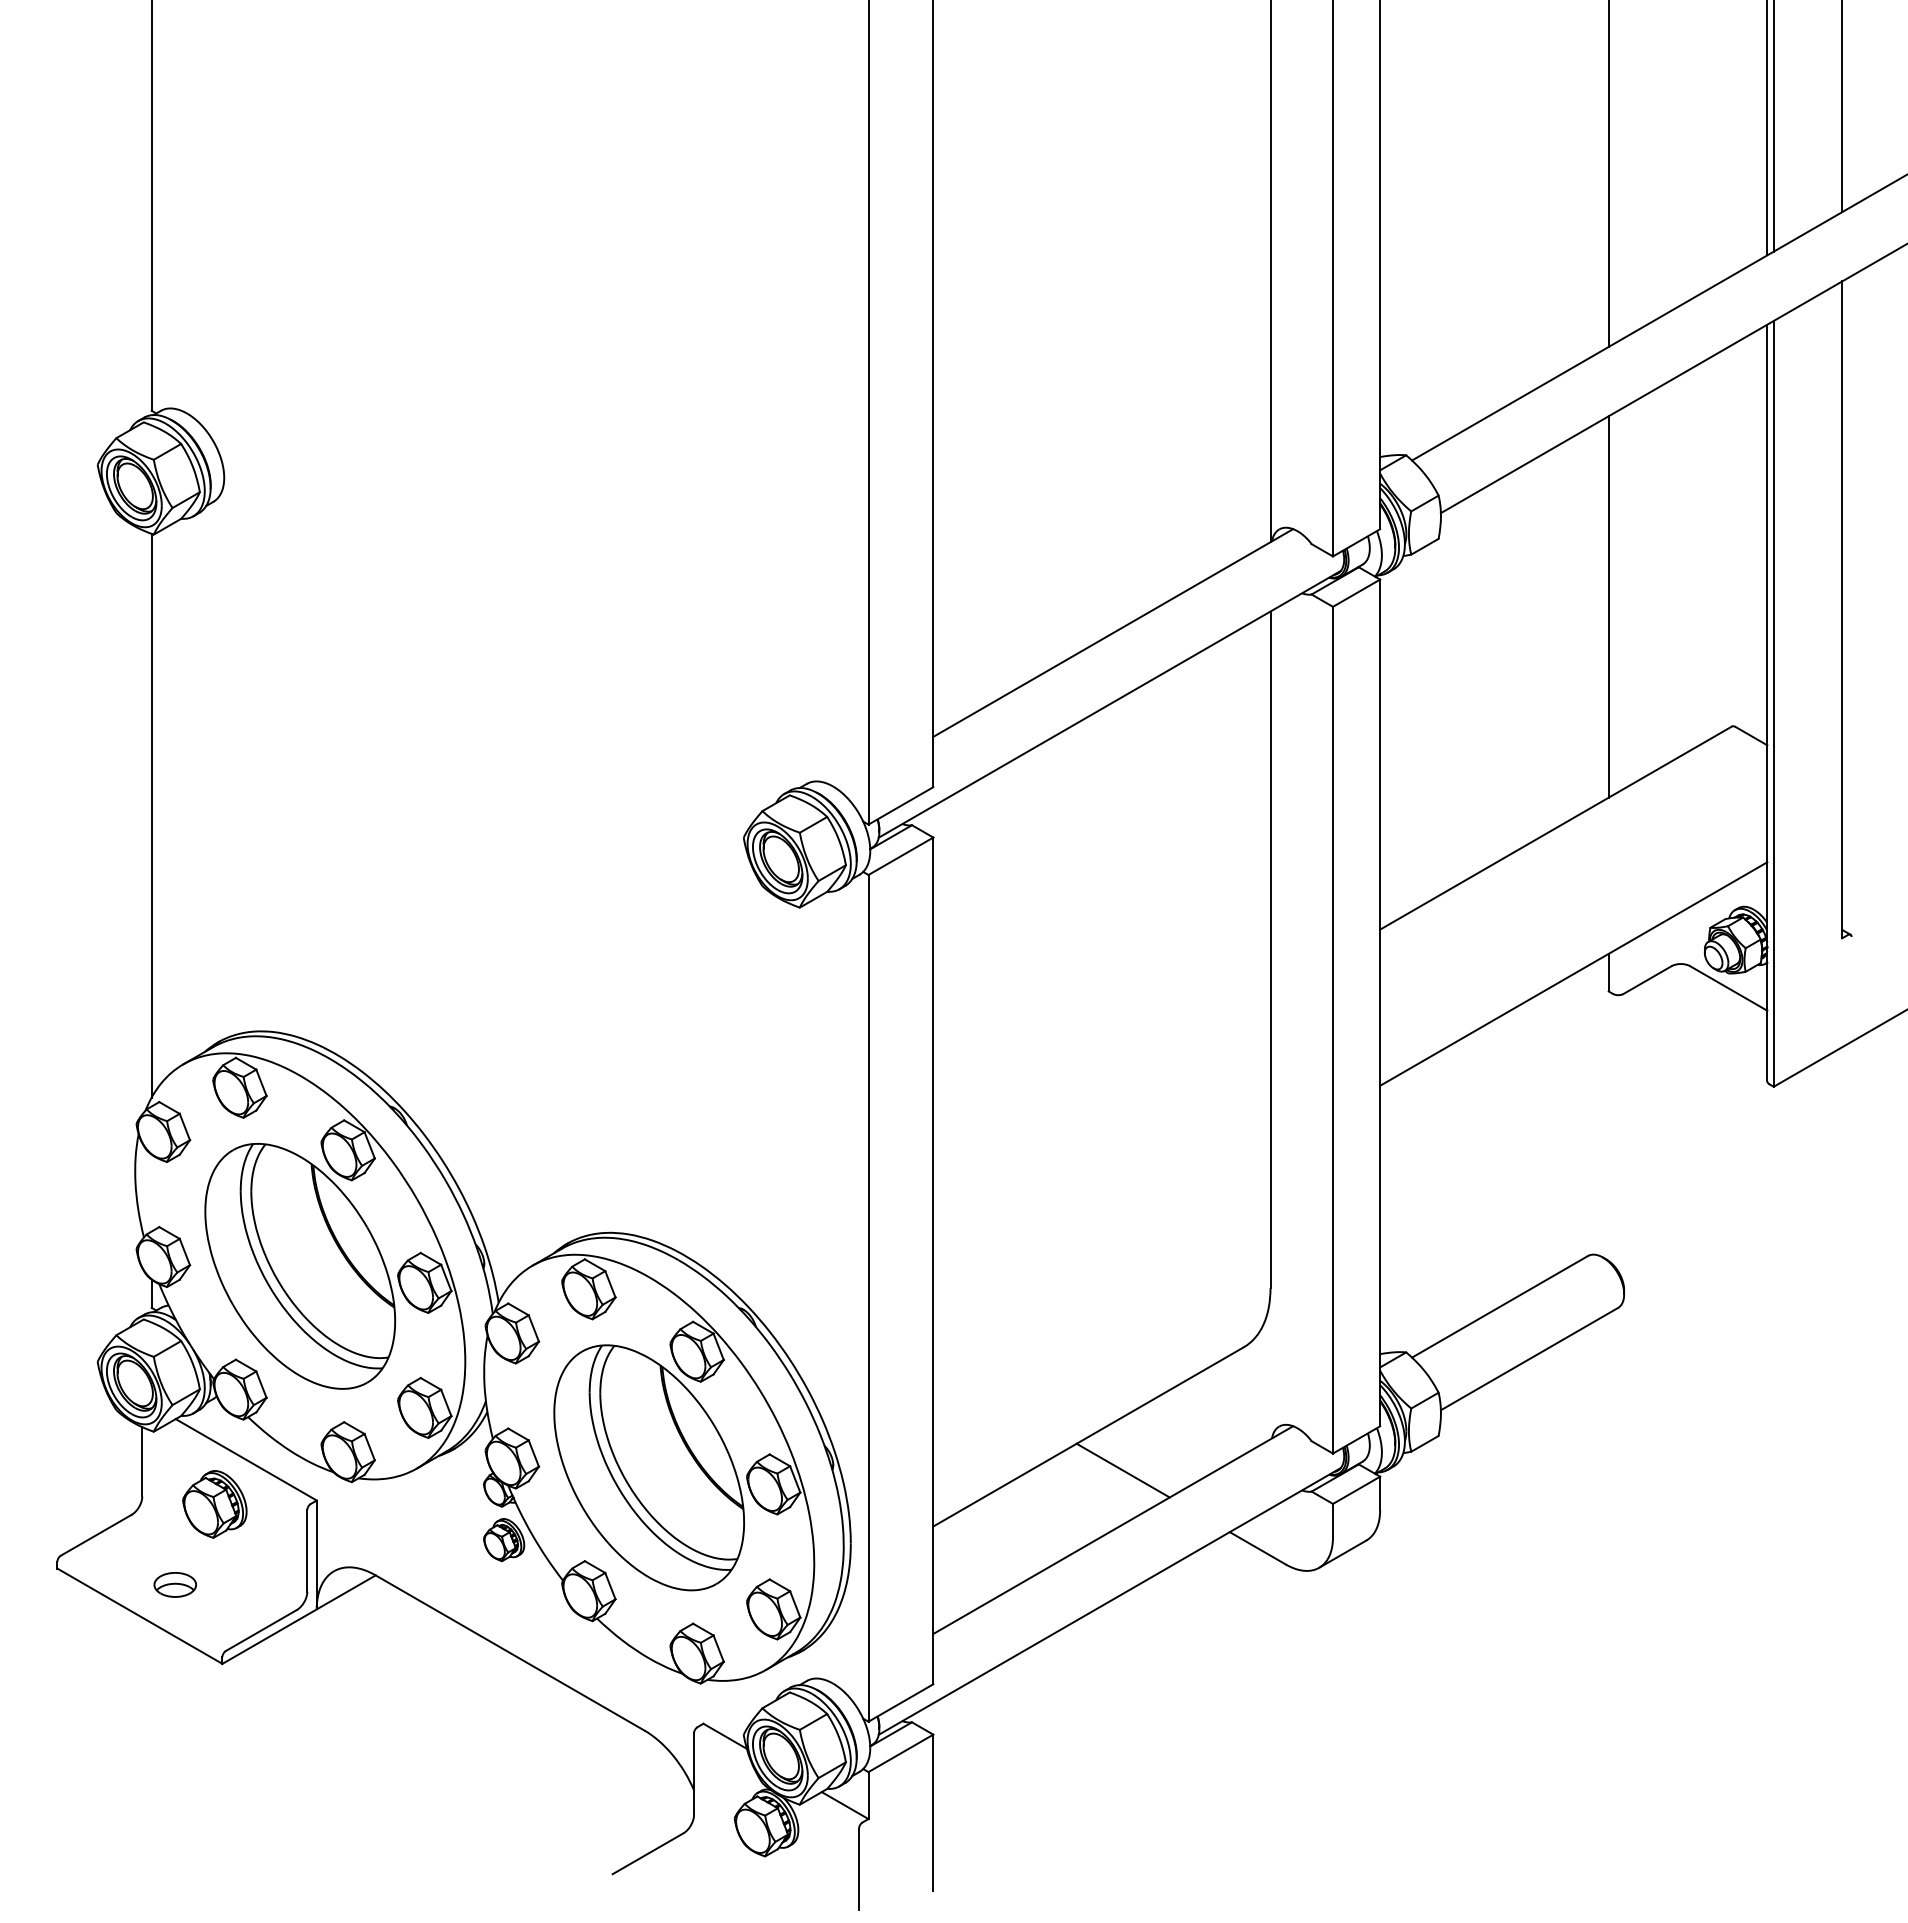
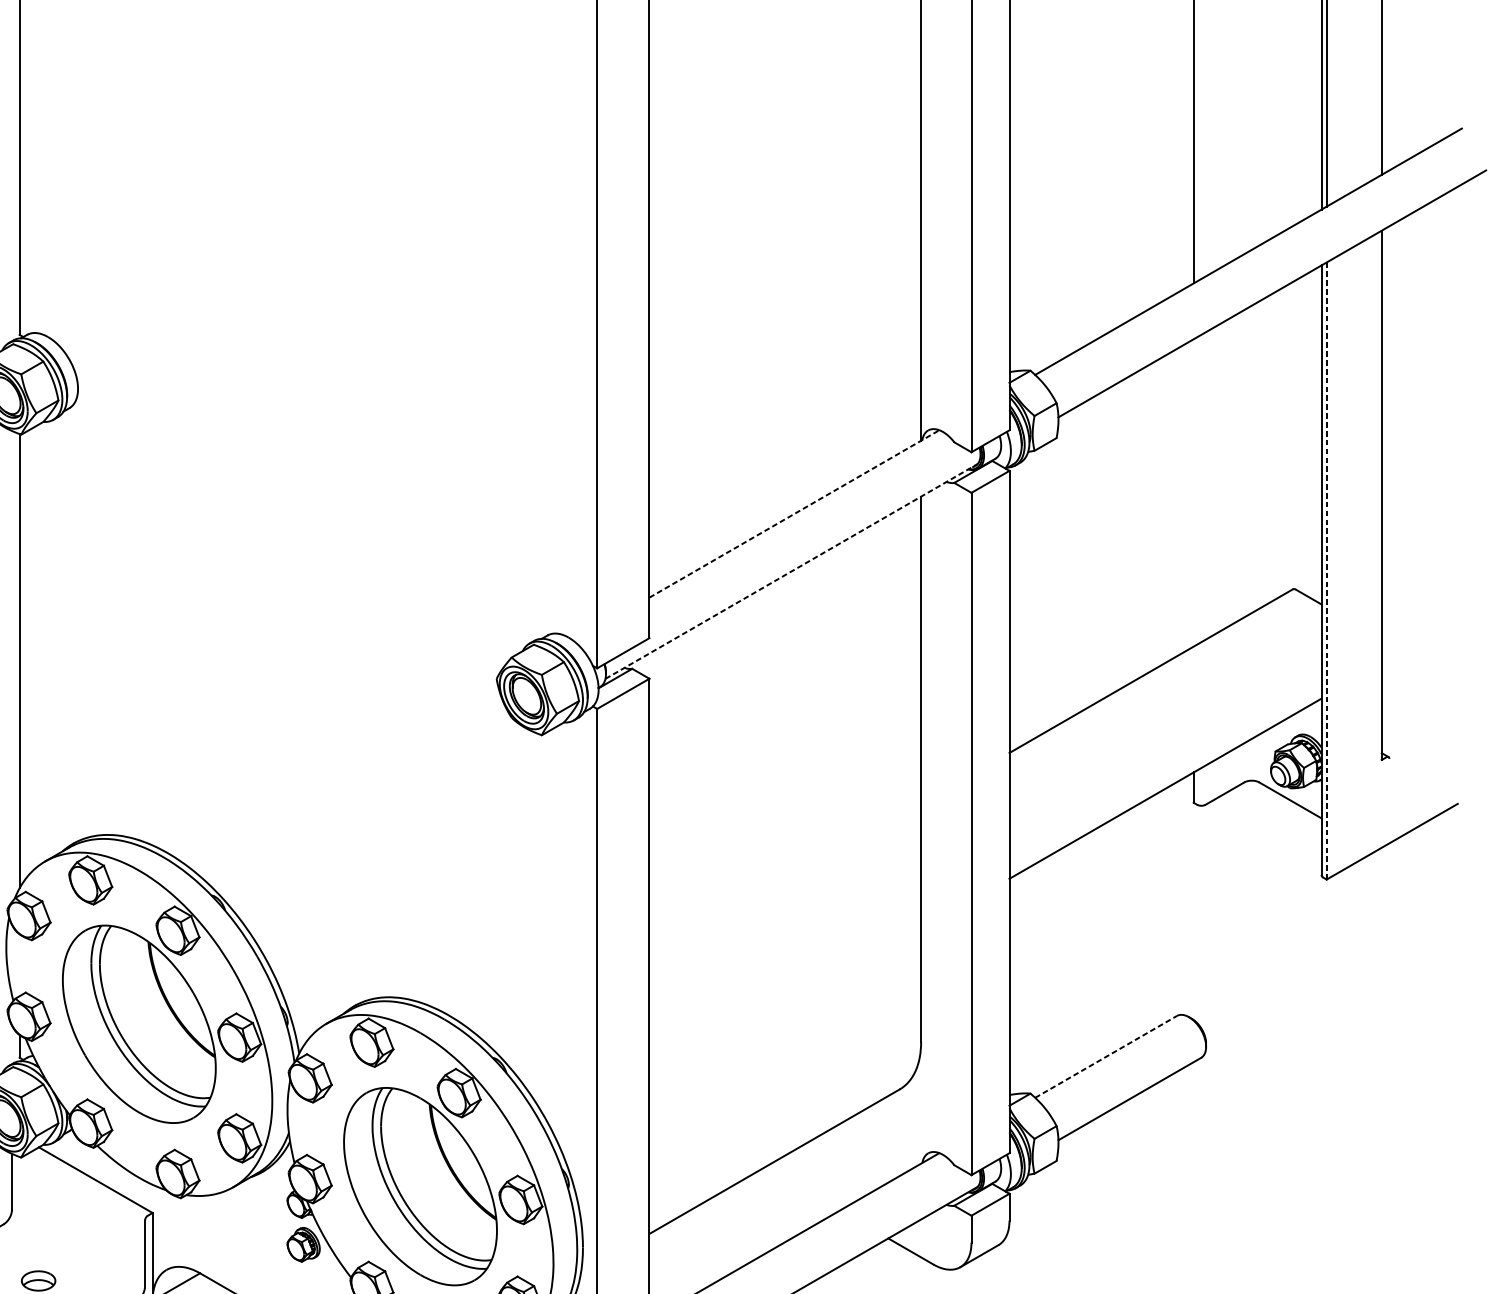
line: (1608, 606) -> (1193, 492), removed
line: (1113, 633) -> (794, 514), solid -> dashed
line: (1773, 703) -> (1326, 570), solid -> dashed
line: (1109, 704) -> (791, 571), solid -> dashed
line: (1499, 1306) -> (1105, 1056), solid -> dashed
line: (1122, 1470) -> (801, 1188), removed
part: (214, 1504) -> (70, 1216), removed

